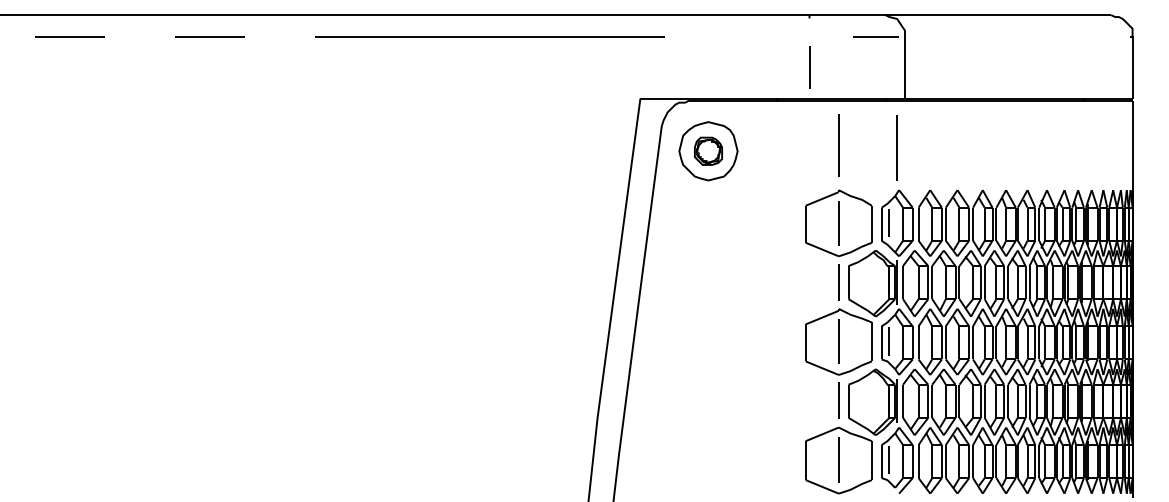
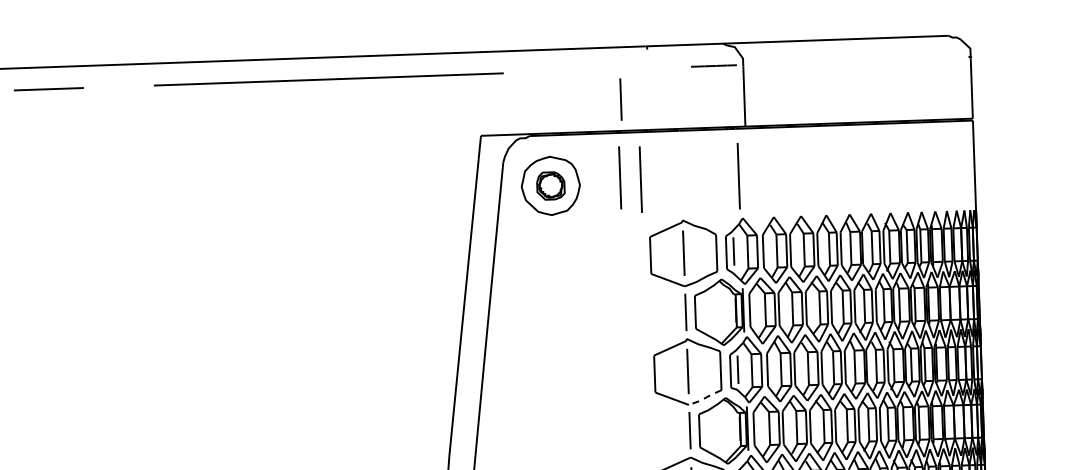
line: (809, 67) -> (620, 99), moved
line: (838, 145) -> (619, 177), moved
line: (798, 147) -> (640, 179), added
line: (855, 368) -> (705, 397), solid -> dashed

